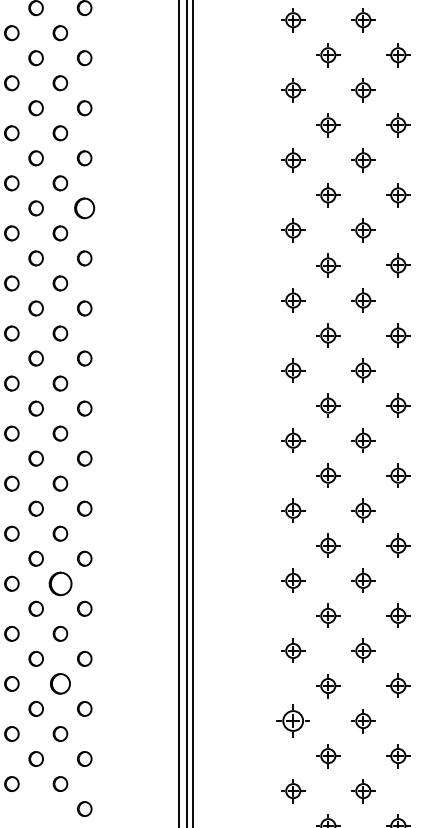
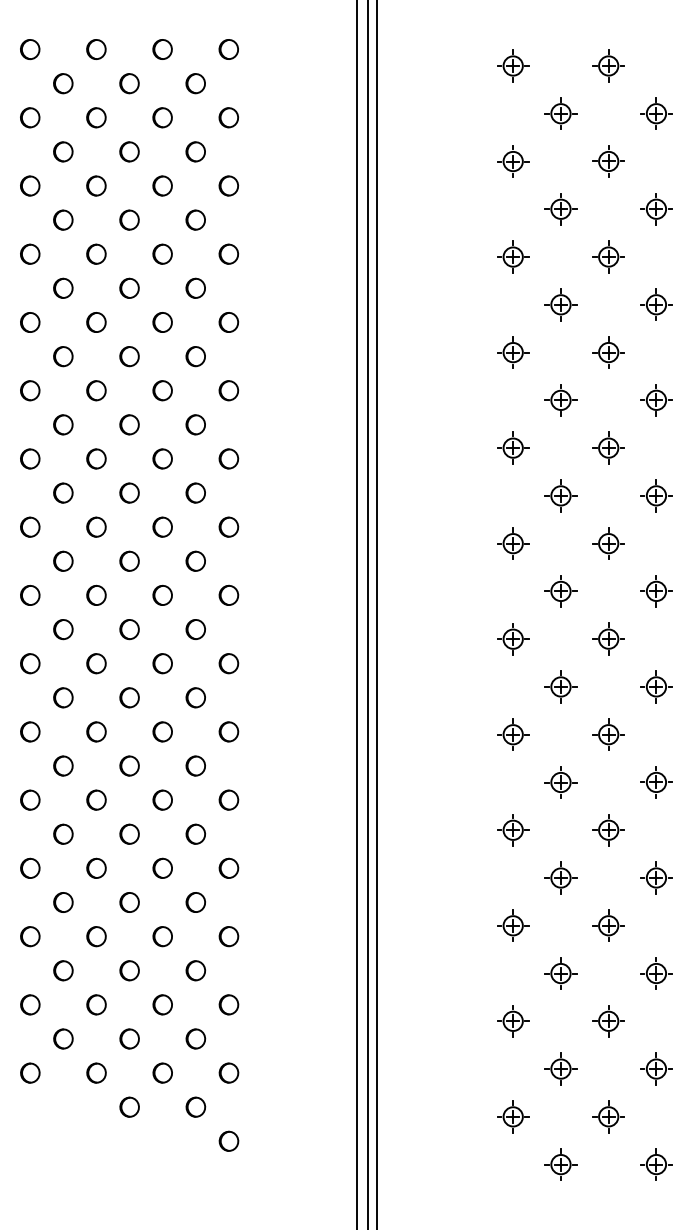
part: (84, 208) -> (228, 322), size x0.71
part: (60, 583) -> (195, 833), size x0.62
part: (60, 683) -> (195, 970), size x0.71
part: (293, 721) -> (513, 1021), size x0.71

